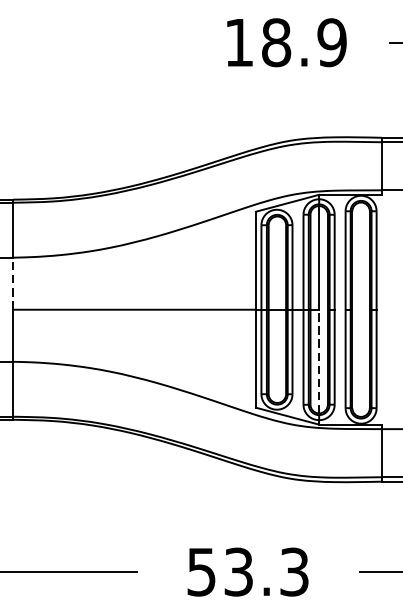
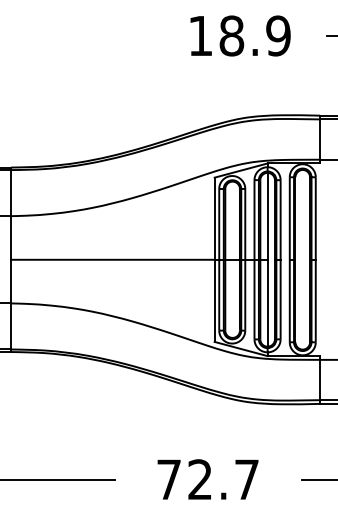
line: (13, 283) -> (11, 237), dashed -> solid
line: (319, 360) -> (267, 302), dashed -> solid
text: (247, 571) -> (207, 479), 53.3 -> 72.7

